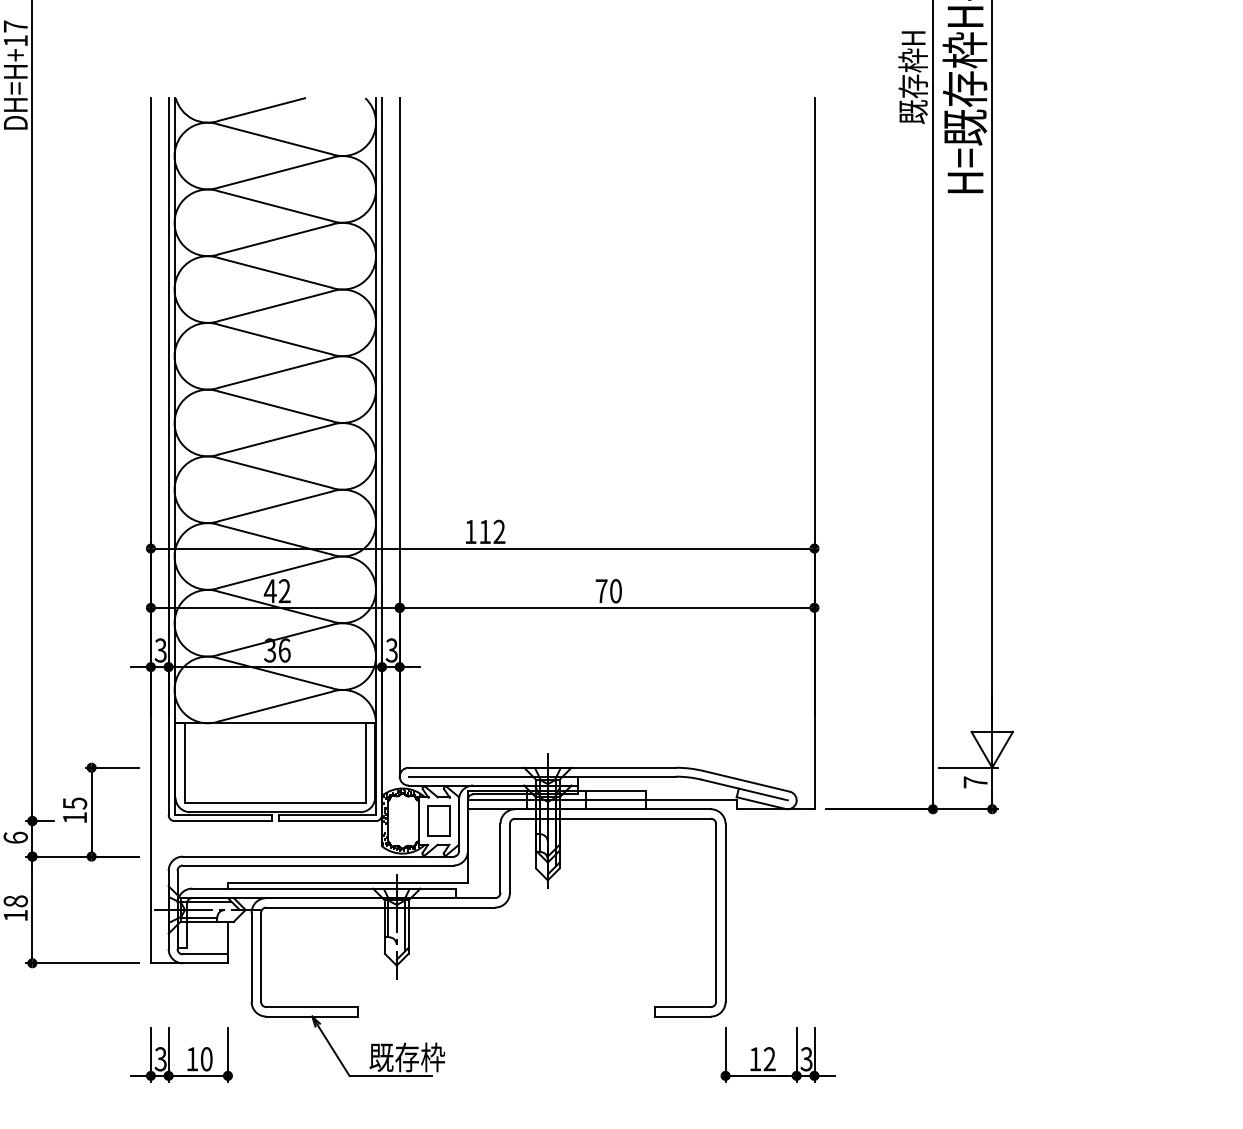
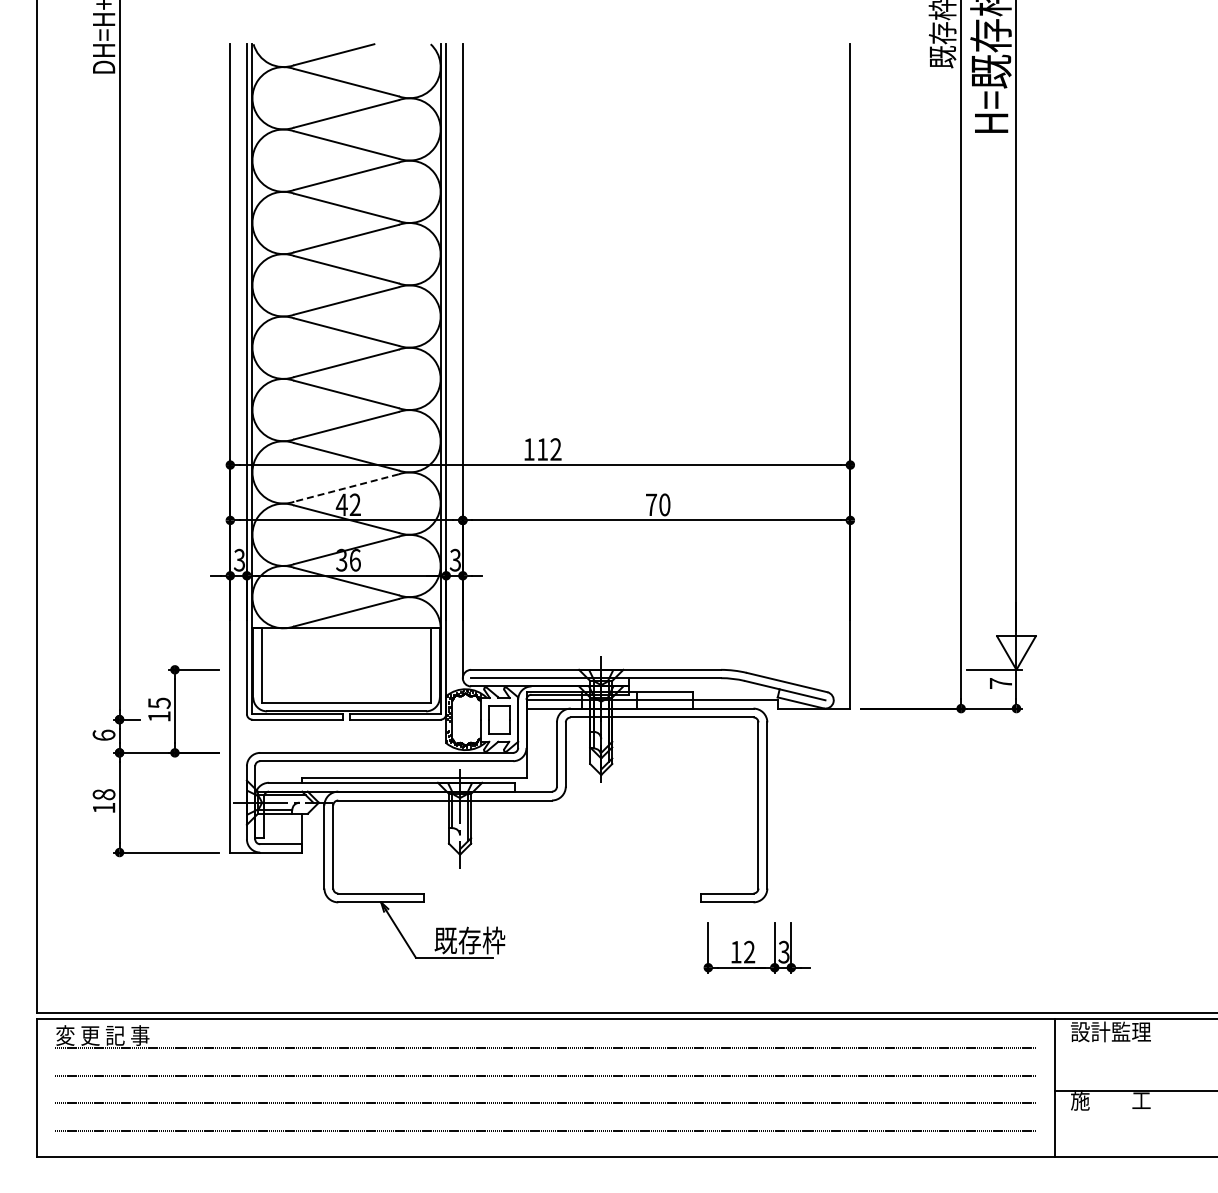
line: (275, 573) -> (346, 488), solid -> dashed
part: (188, 1050) -> (265, 934), removed
part: (777, 1054) -> (756, 947), moved

